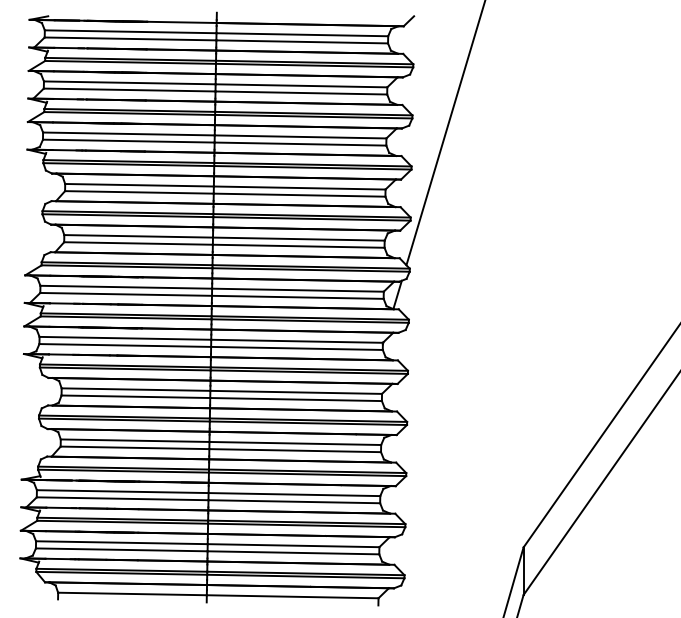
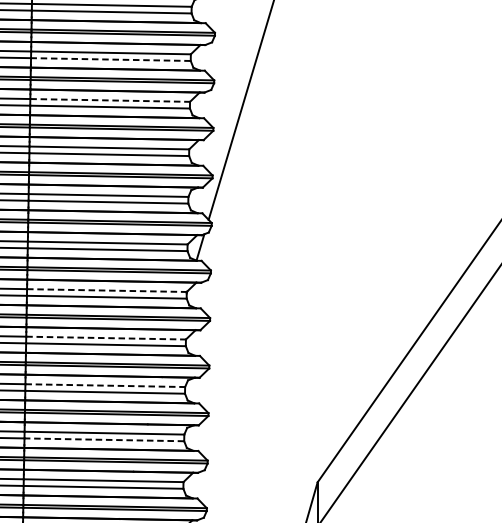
line: (301, 92) -> (111, 59), solid -> dashed
line: (300, 136) -> (110, 100), solid -> dashed
line: (297, 341) -> (107, 290), solid -> dashed
line: (296, 392) -> (106, 338), solid -> dashed
line: (295, 443) -> (105, 385), solid -> dashed
line: (294, 501) -> (104, 439), solid -> dashed

